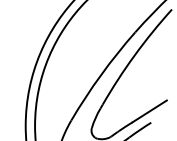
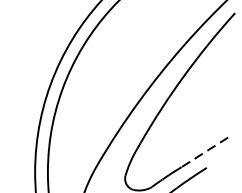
line: (149, 111) -> (204, 152), solid -> dashed

